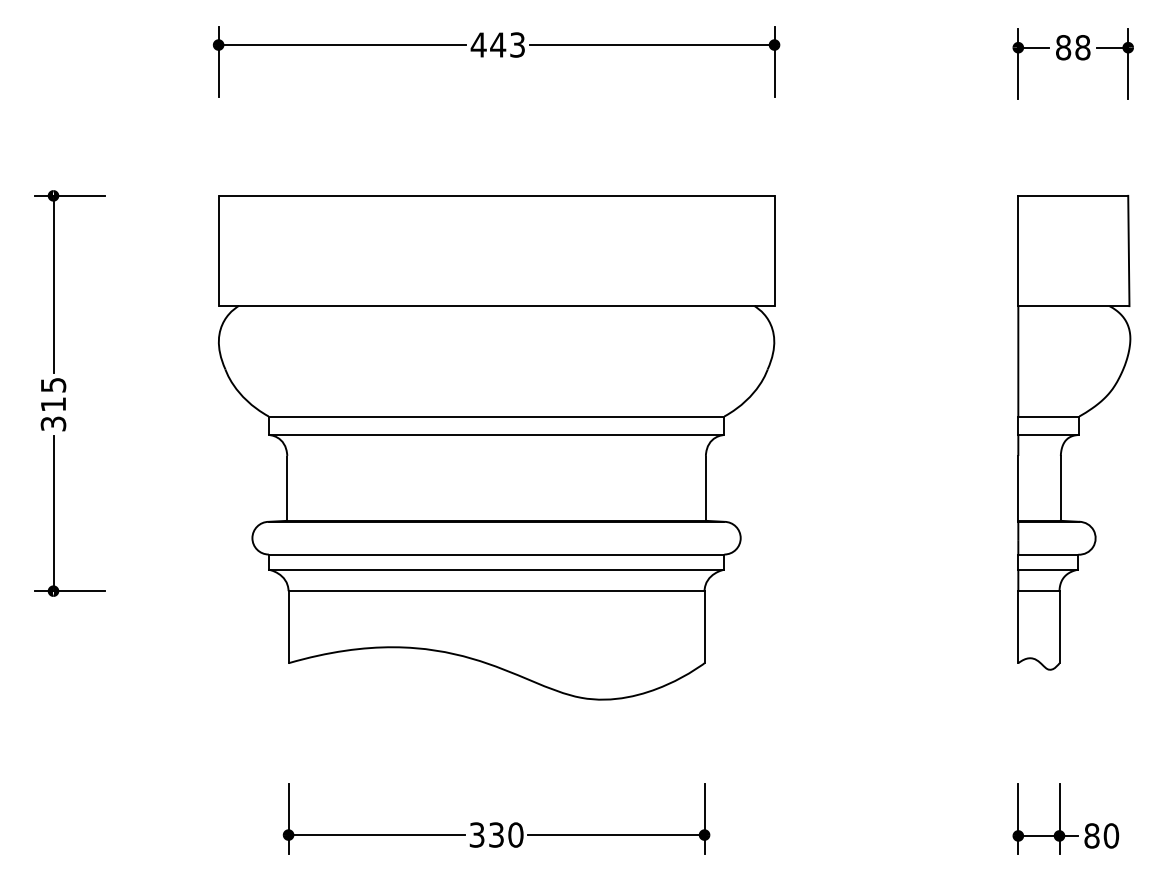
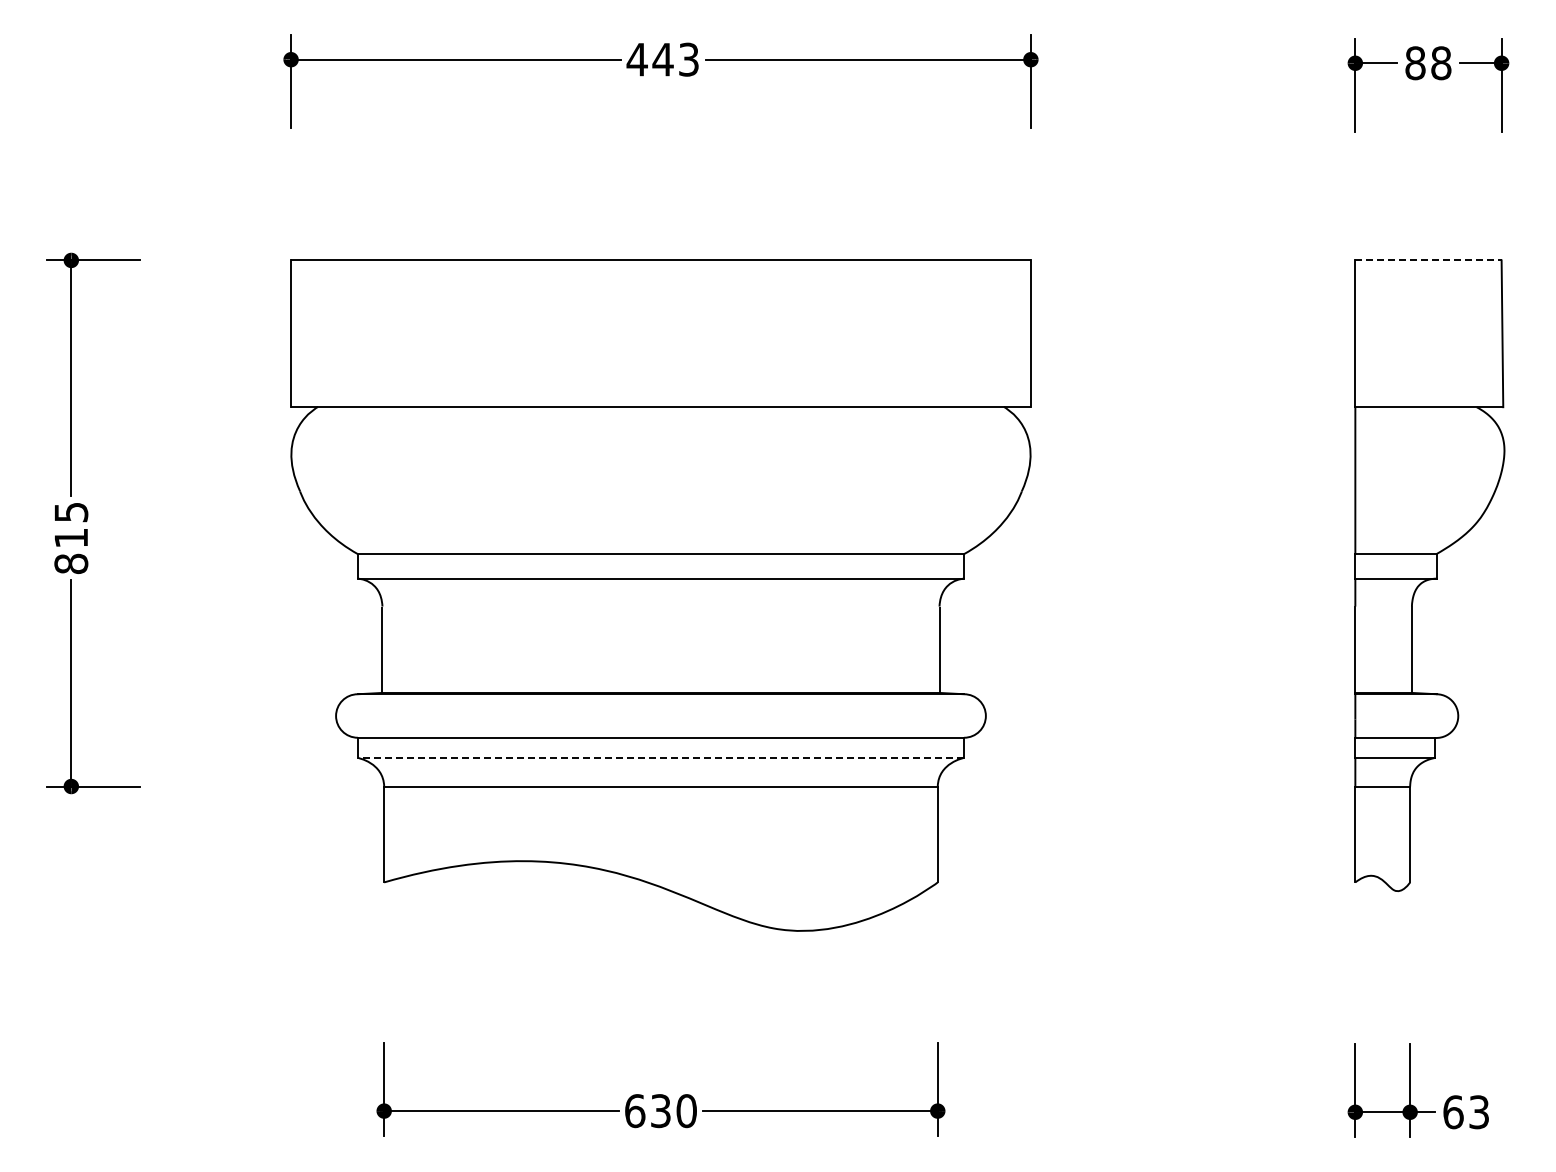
line: (1073, 195) -> (1428, 260), solid -> dashed
text: (53, 423) -> (71, 563), 315 -> 815
line: (496, 569) -> (660, 757), solid -> dashed
text: (477, 835) -> (635, 1111), 330 -> 630
text: (1101, 836) -> (1466, 1112), 80 -> 63

